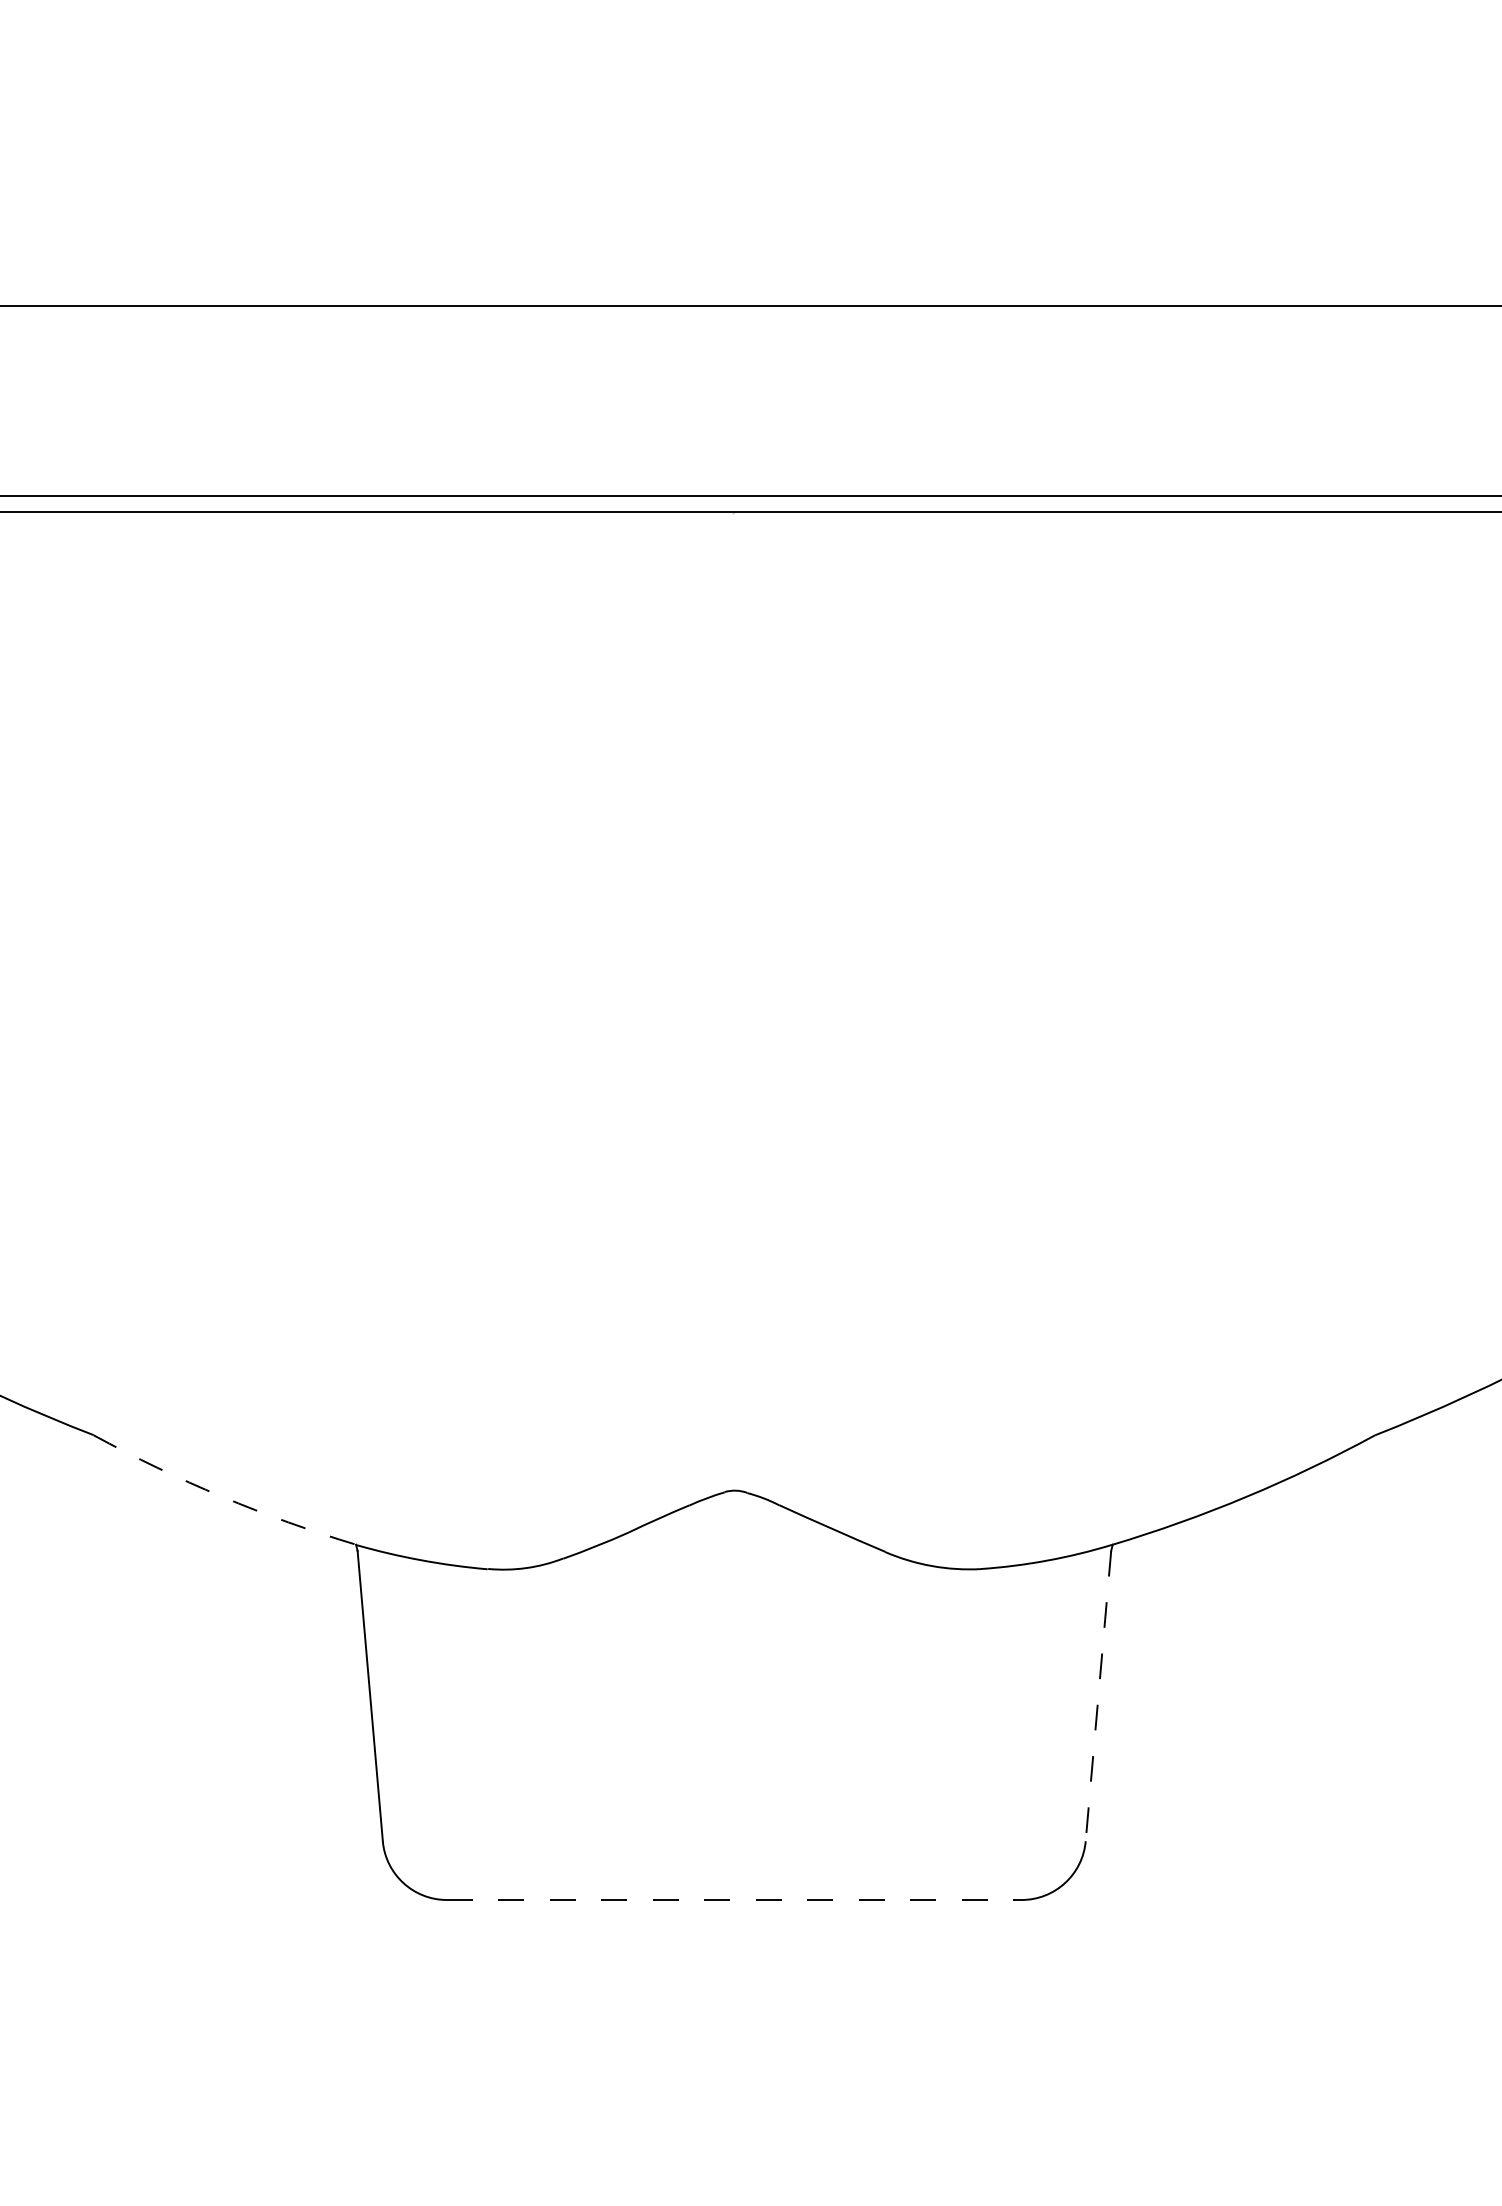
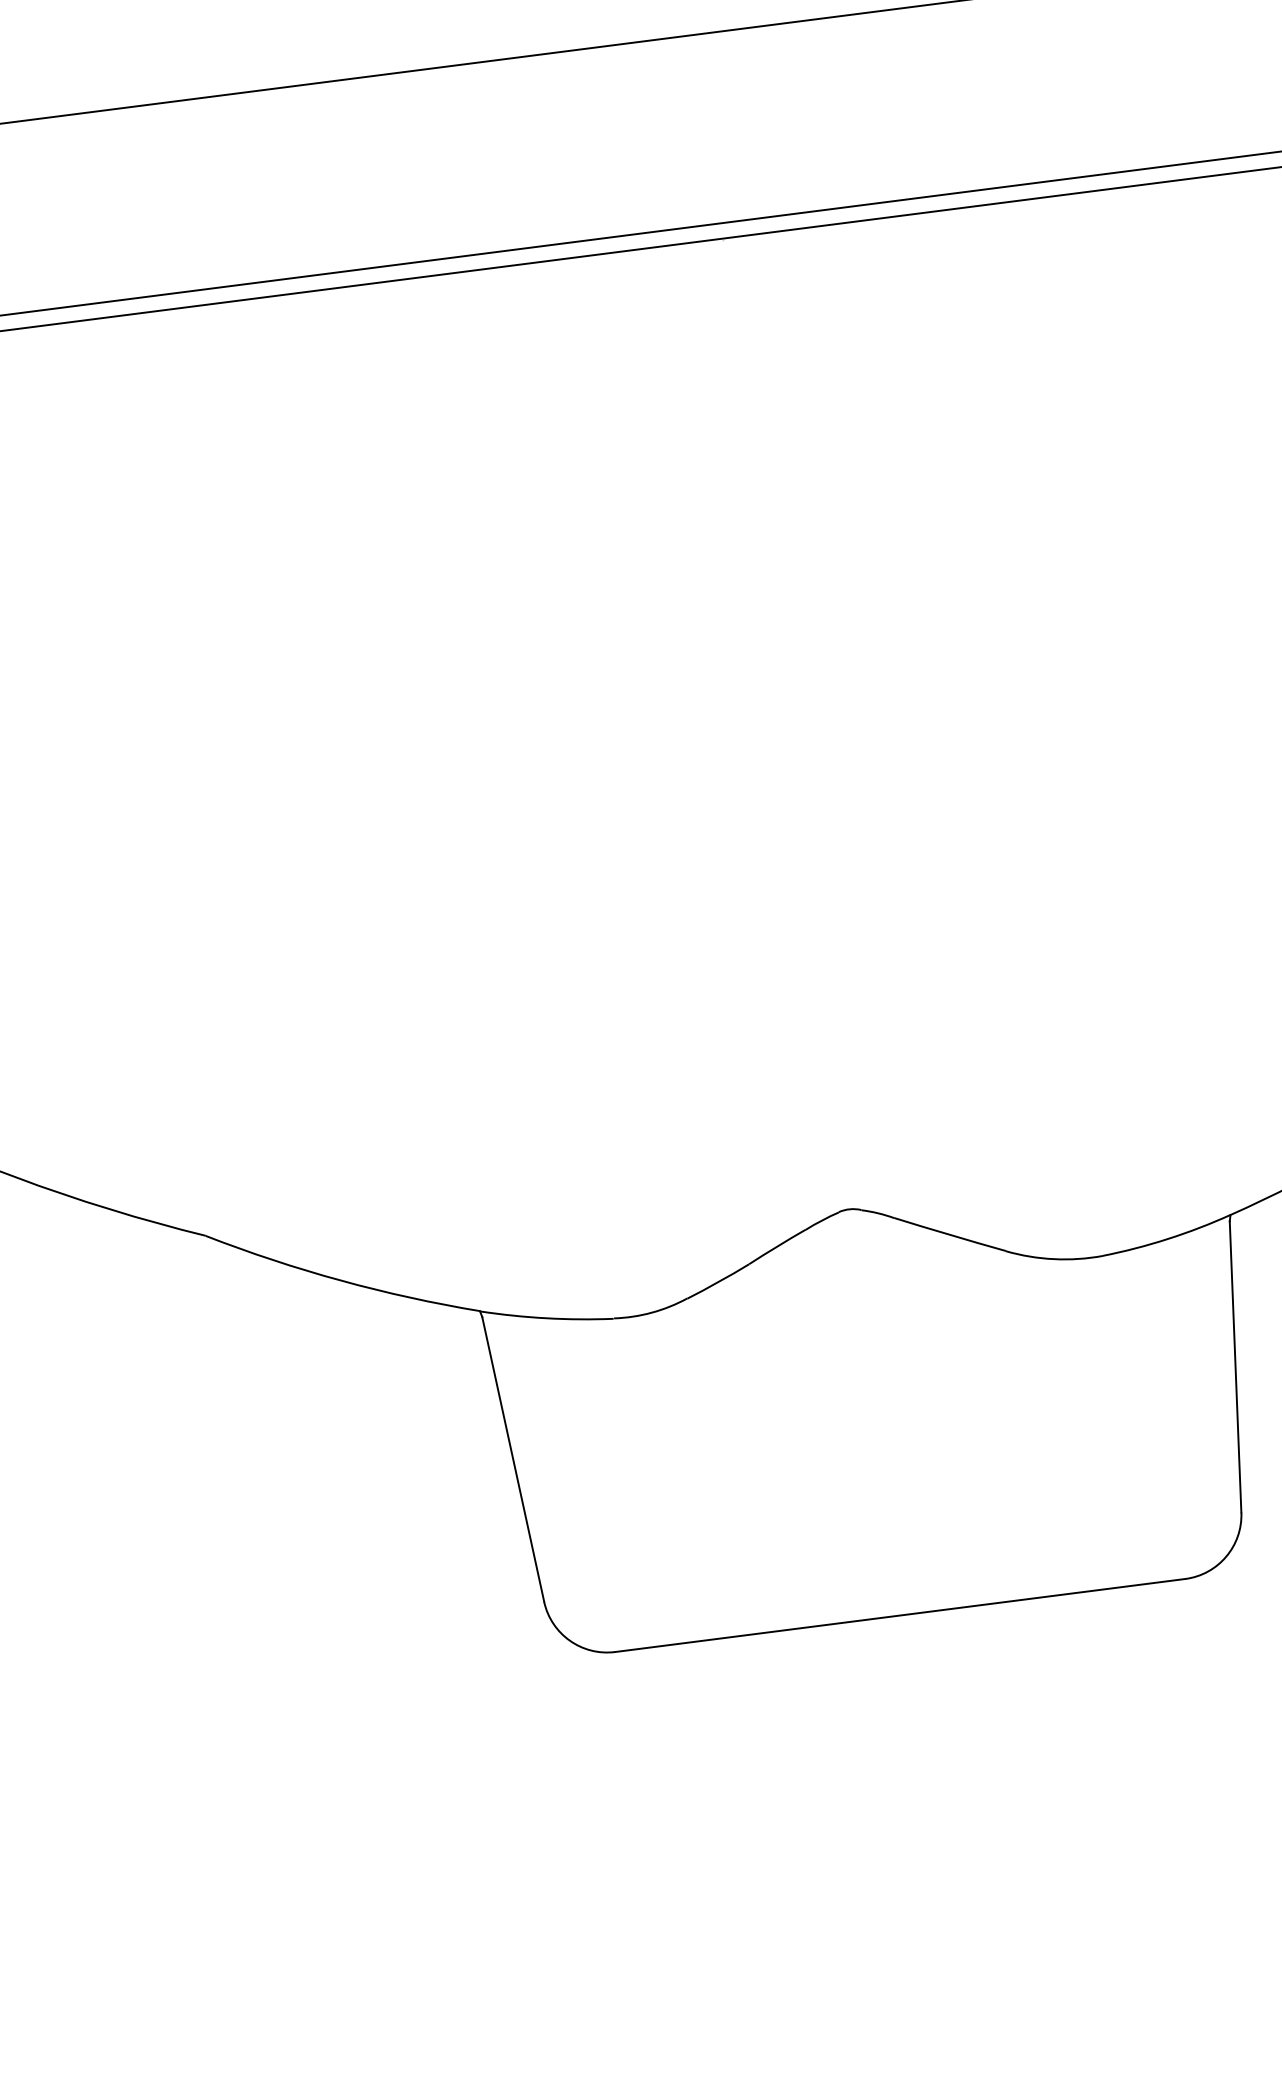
arc: (222, 1496) -> (341, 1280), dashed -> solid
line: (1098, 1695) -> (1235, 1366), dashed -> solid
line: (734, 1900) -> (900, 1615), dashed -> solid

